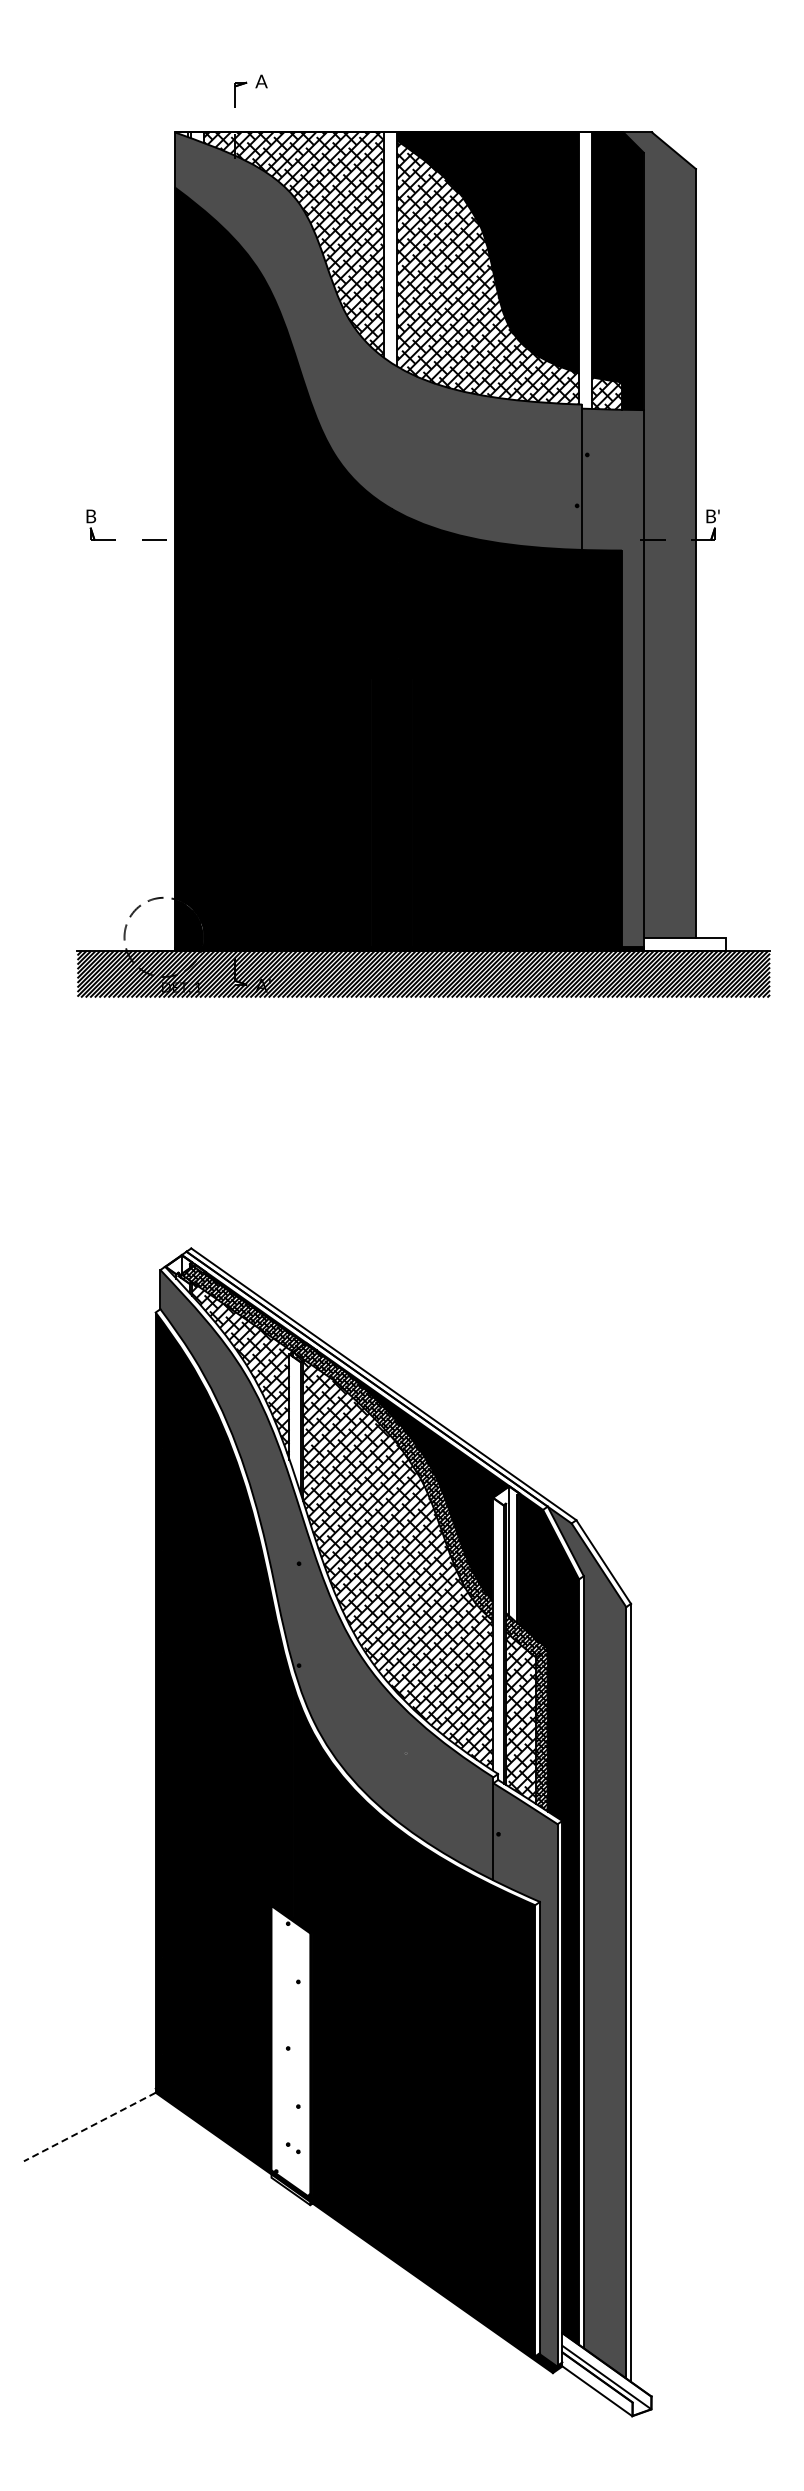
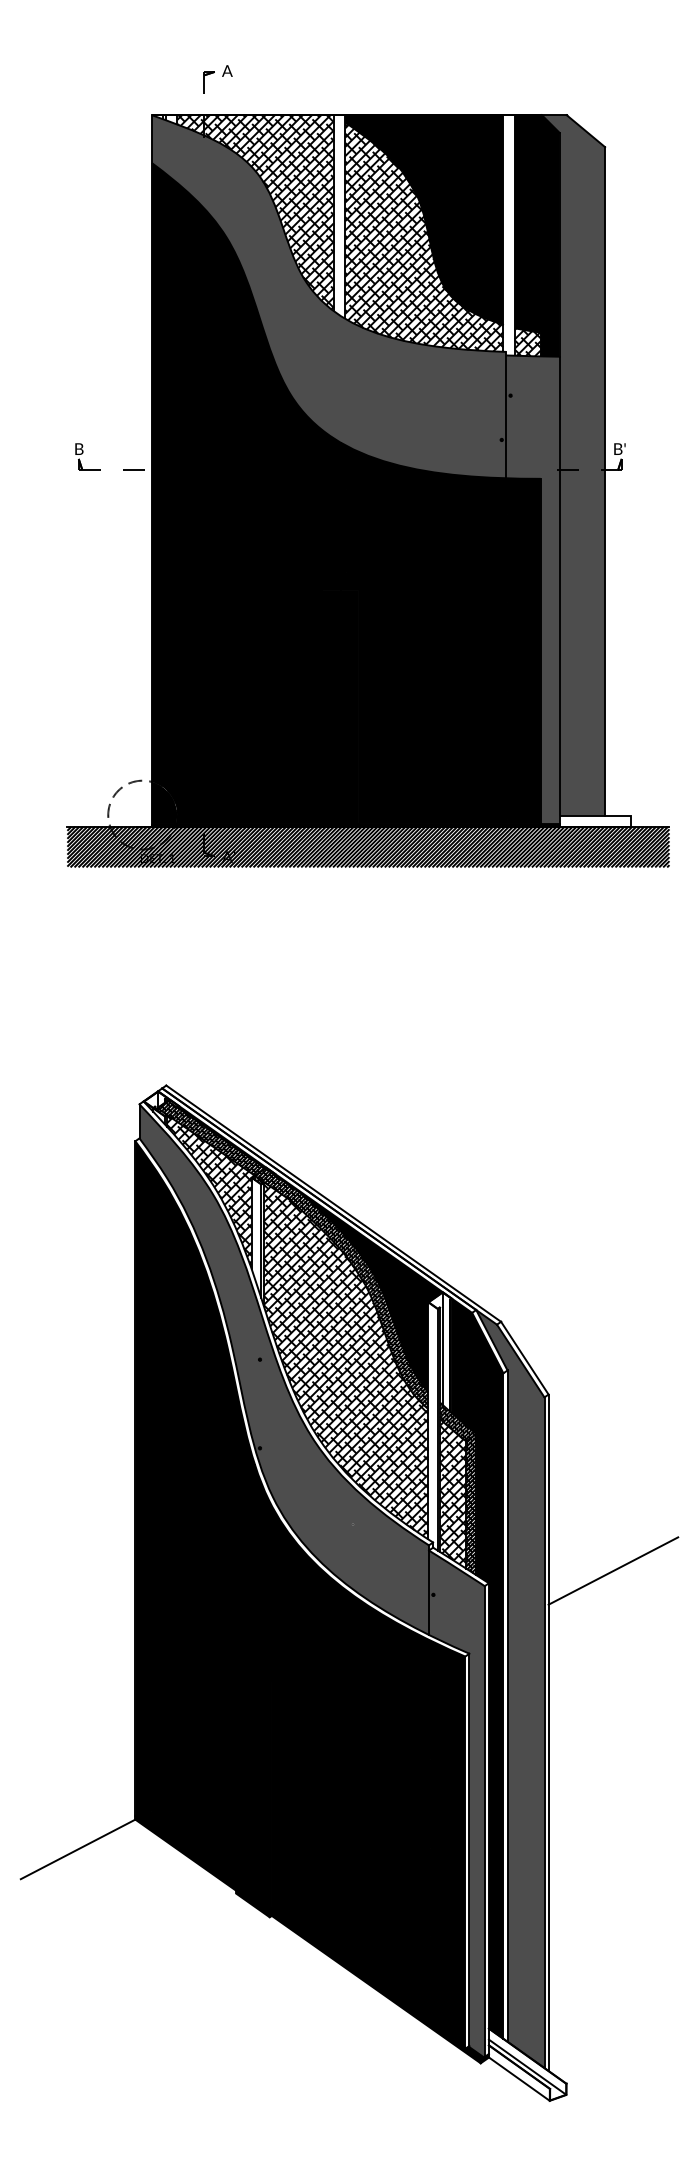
line: (705, 1806) -> (613, 1570), added
fill: (290, 2055) -> (252, 1787), added
line: (89, 2127) -> (77, 1849), dashed -> solid

